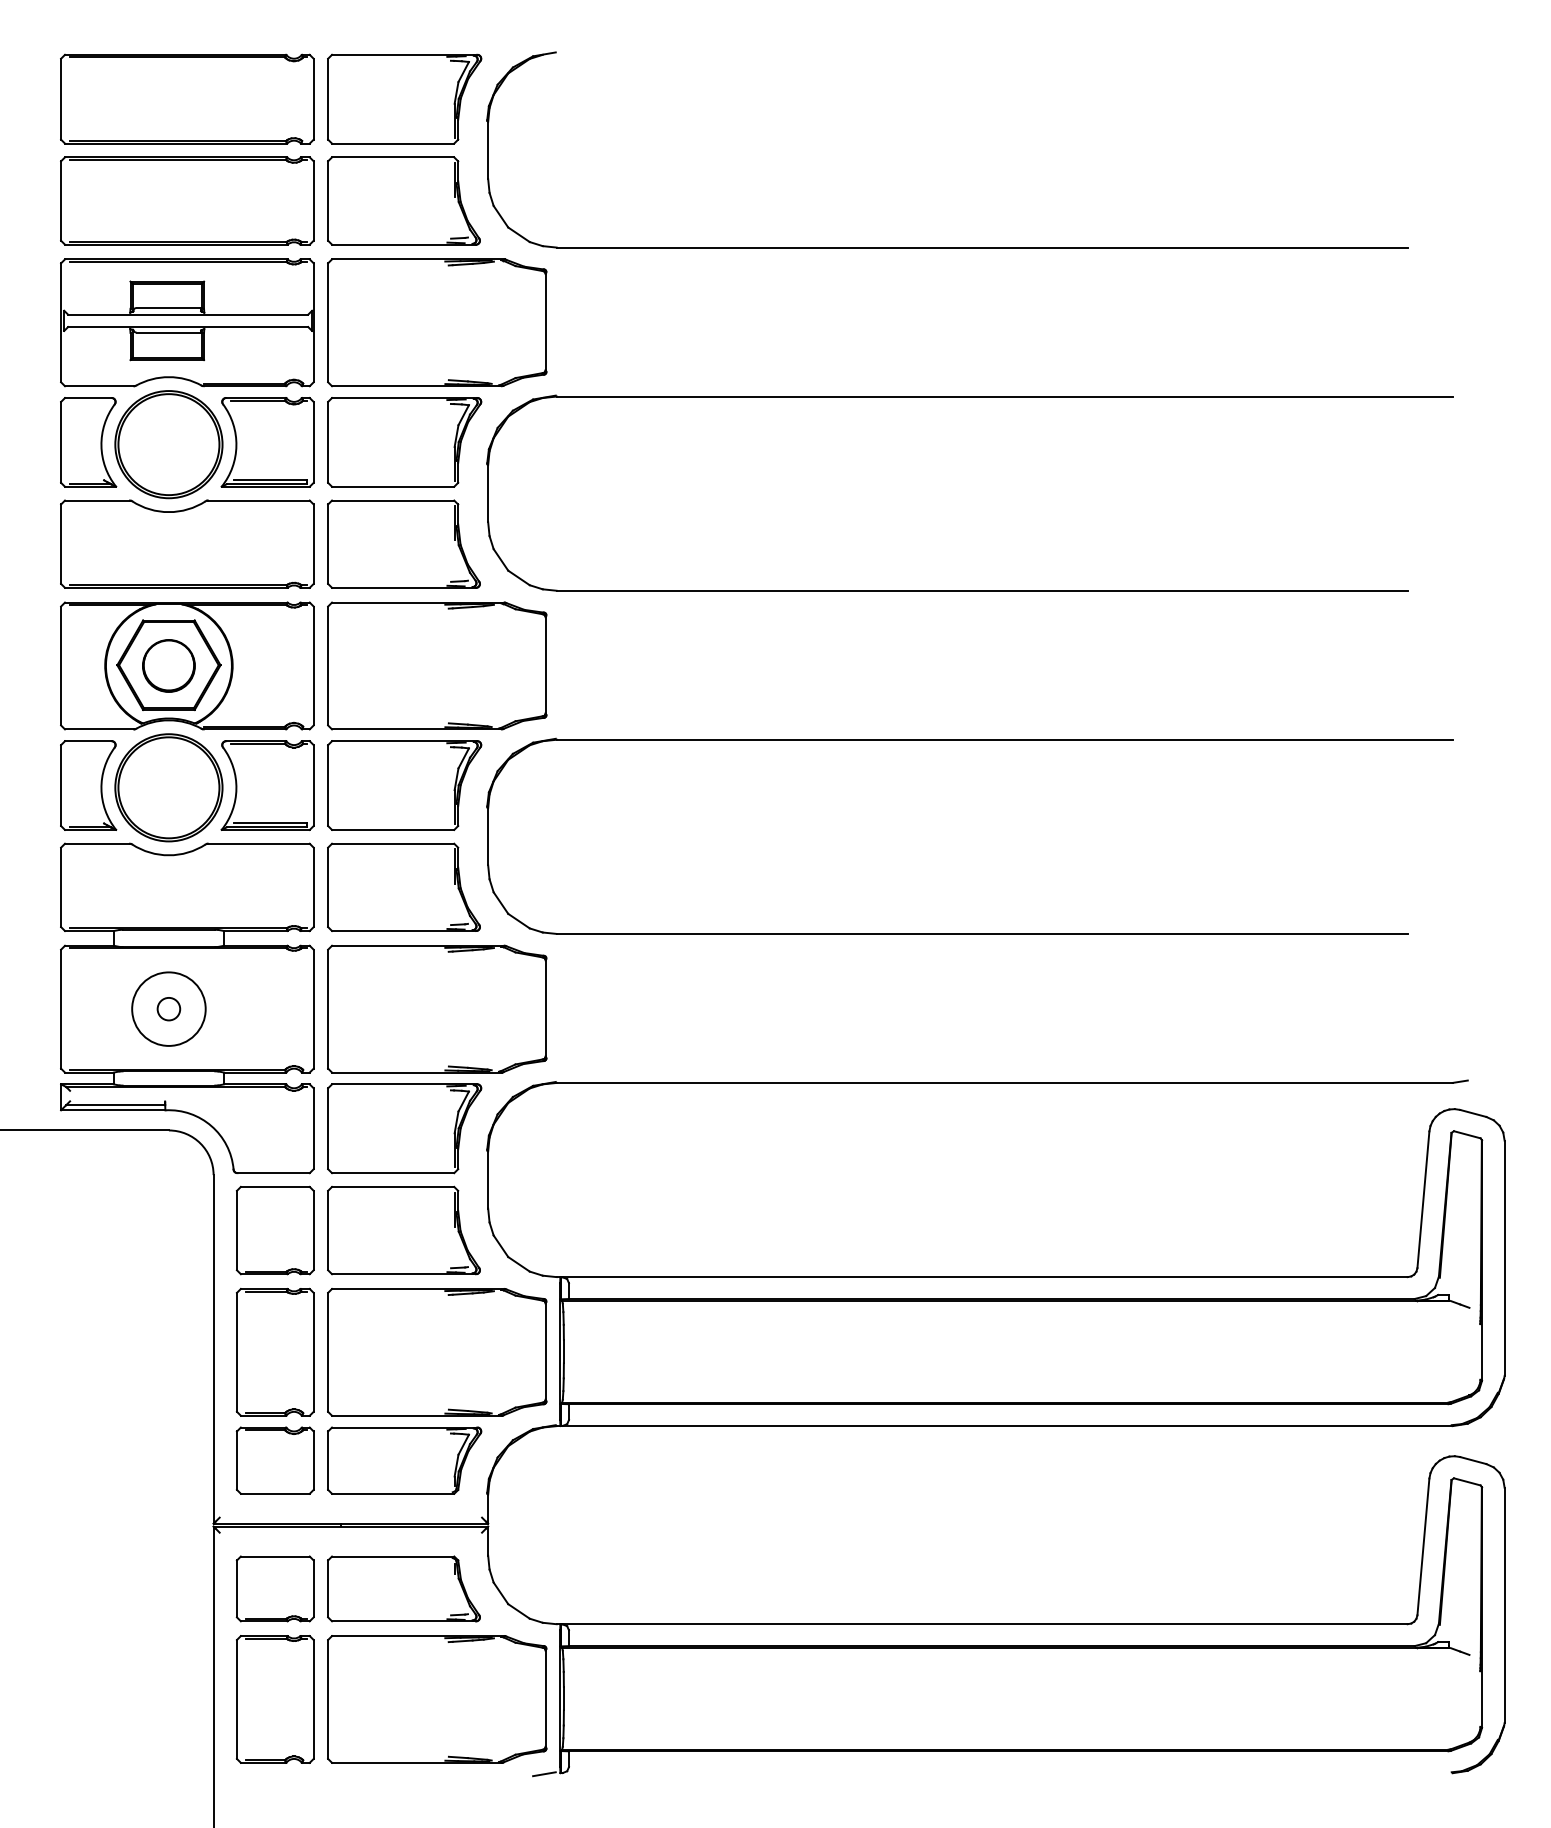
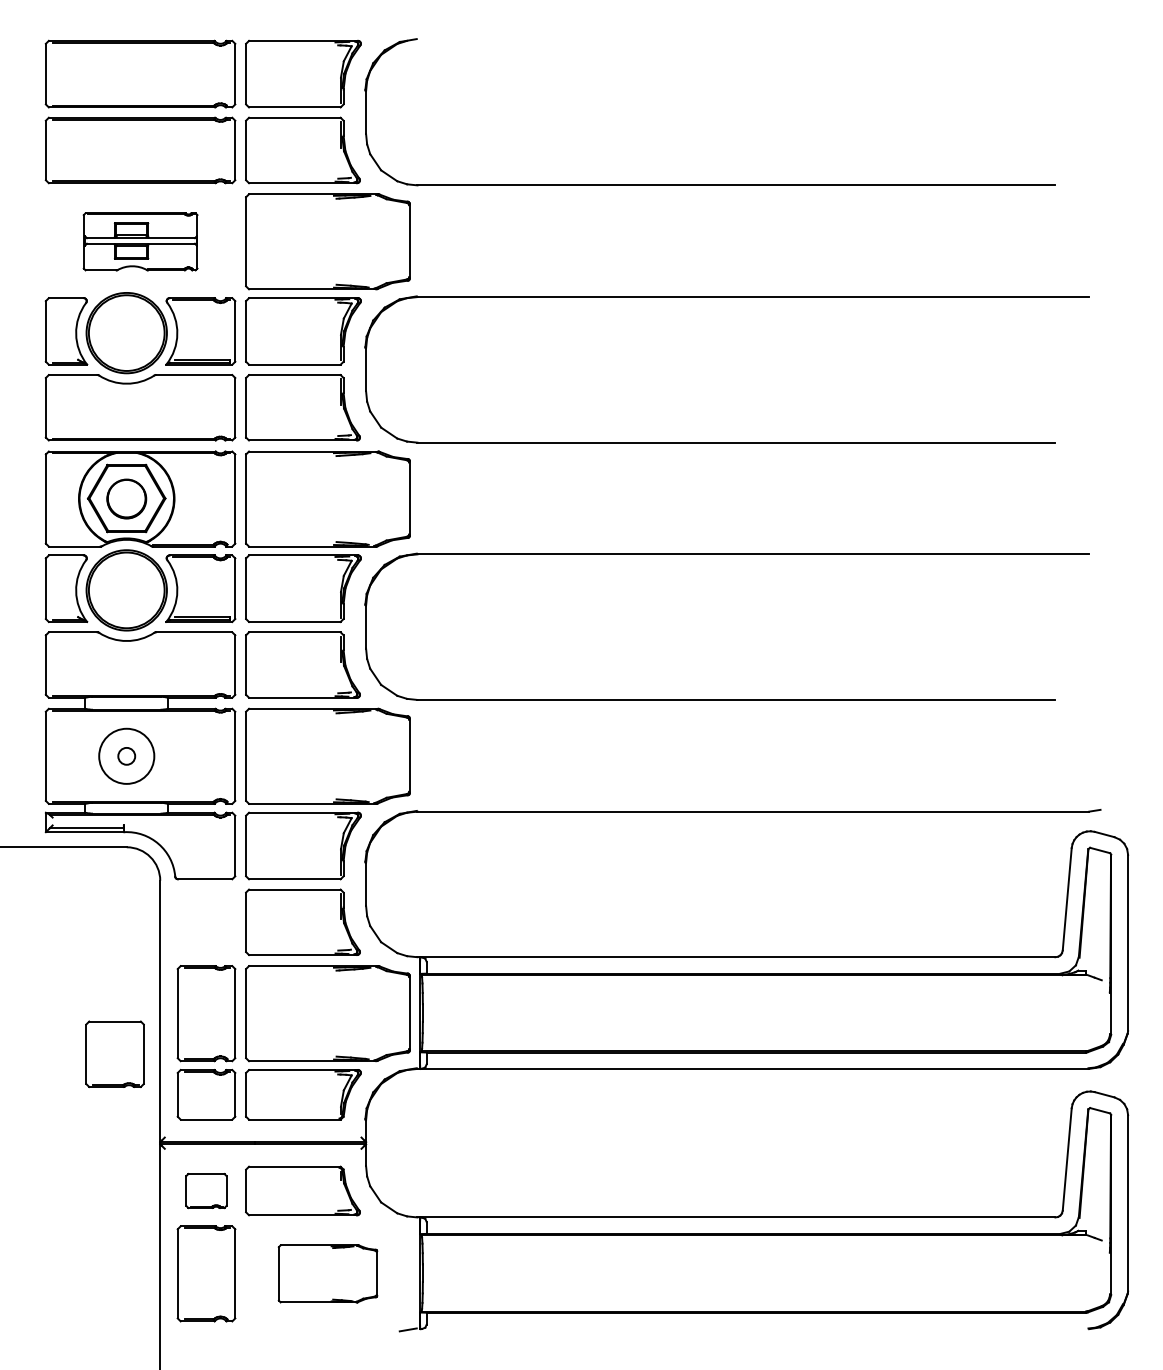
part: (187, 322) -> (140, 241), size x0.6
part: (274, 1230) -> (114, 1054), moved
part: (274, 1588) -> (205, 1190), size x0.7
part: (437, 1699) -> (328, 1273), size x0.6

